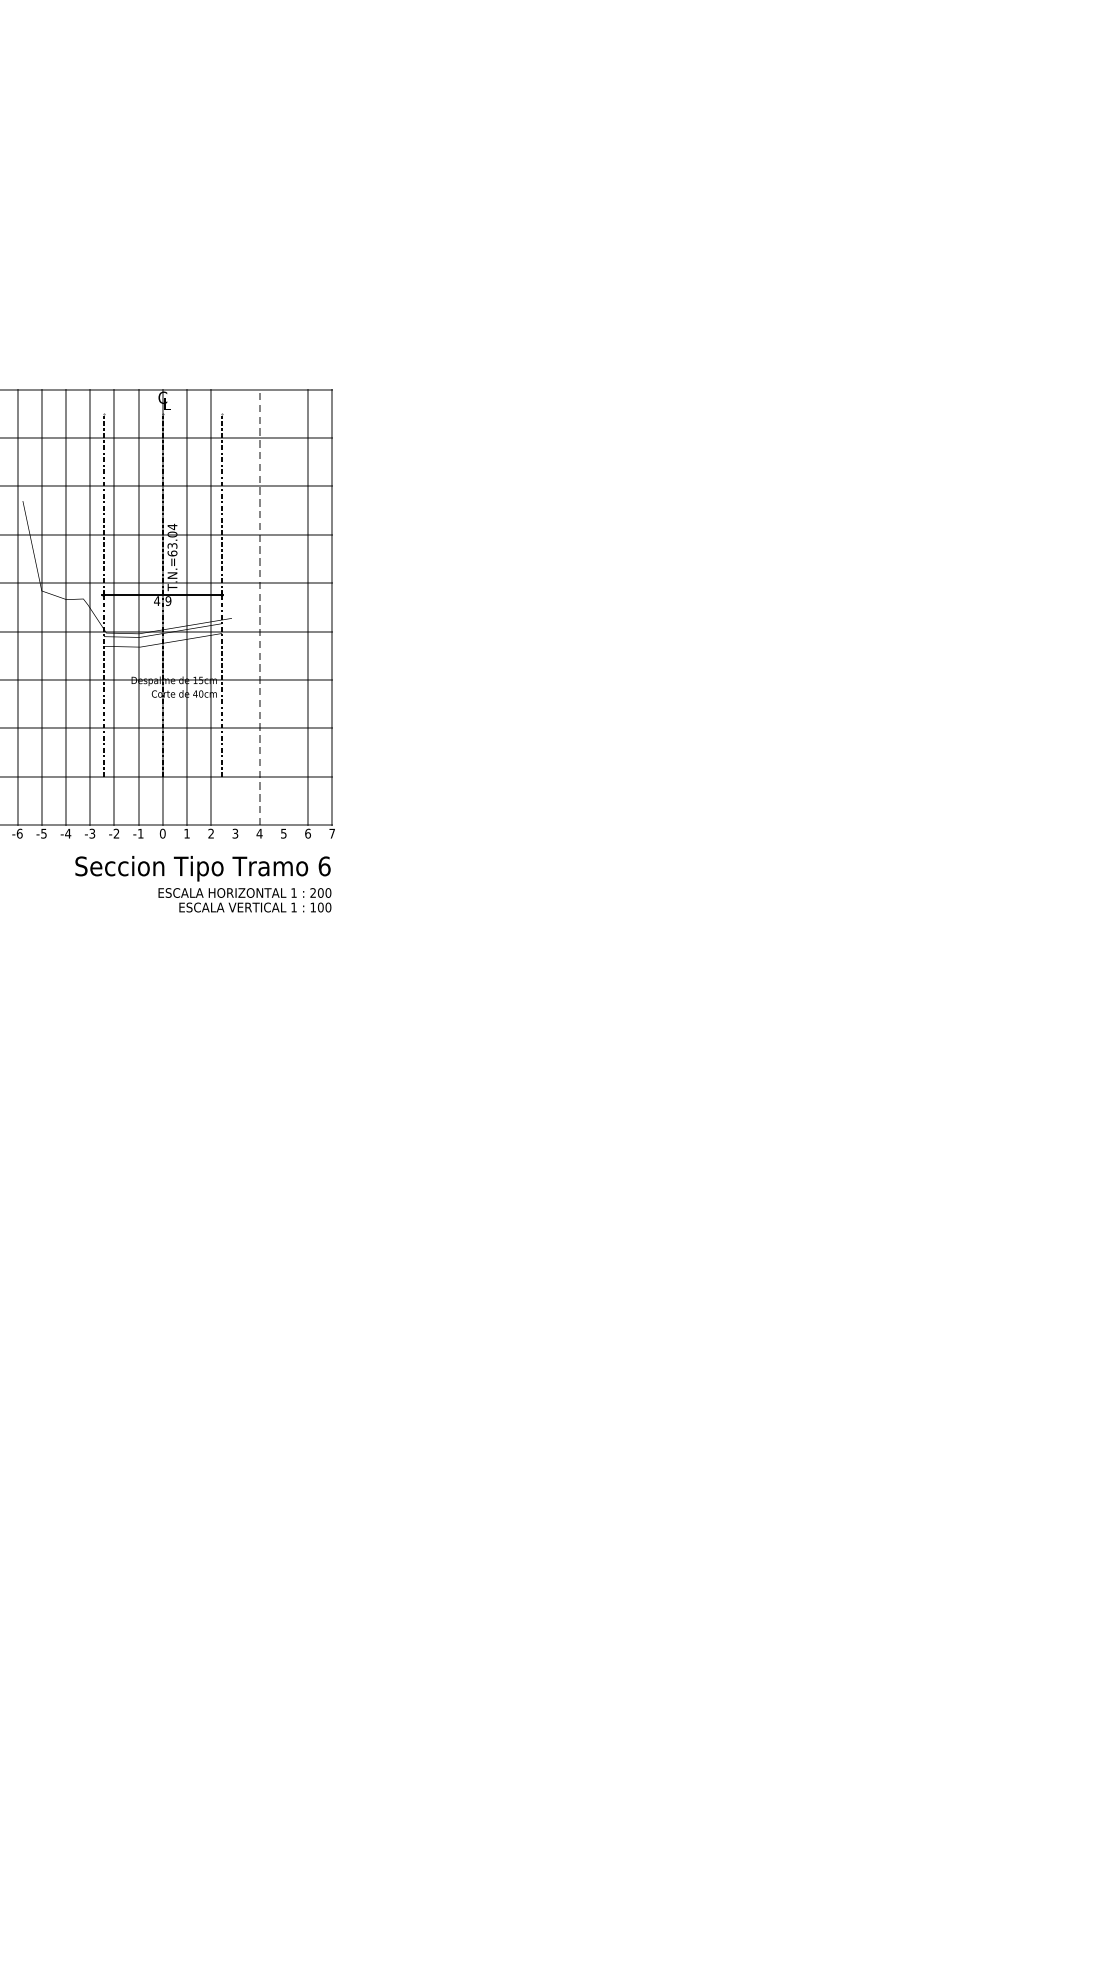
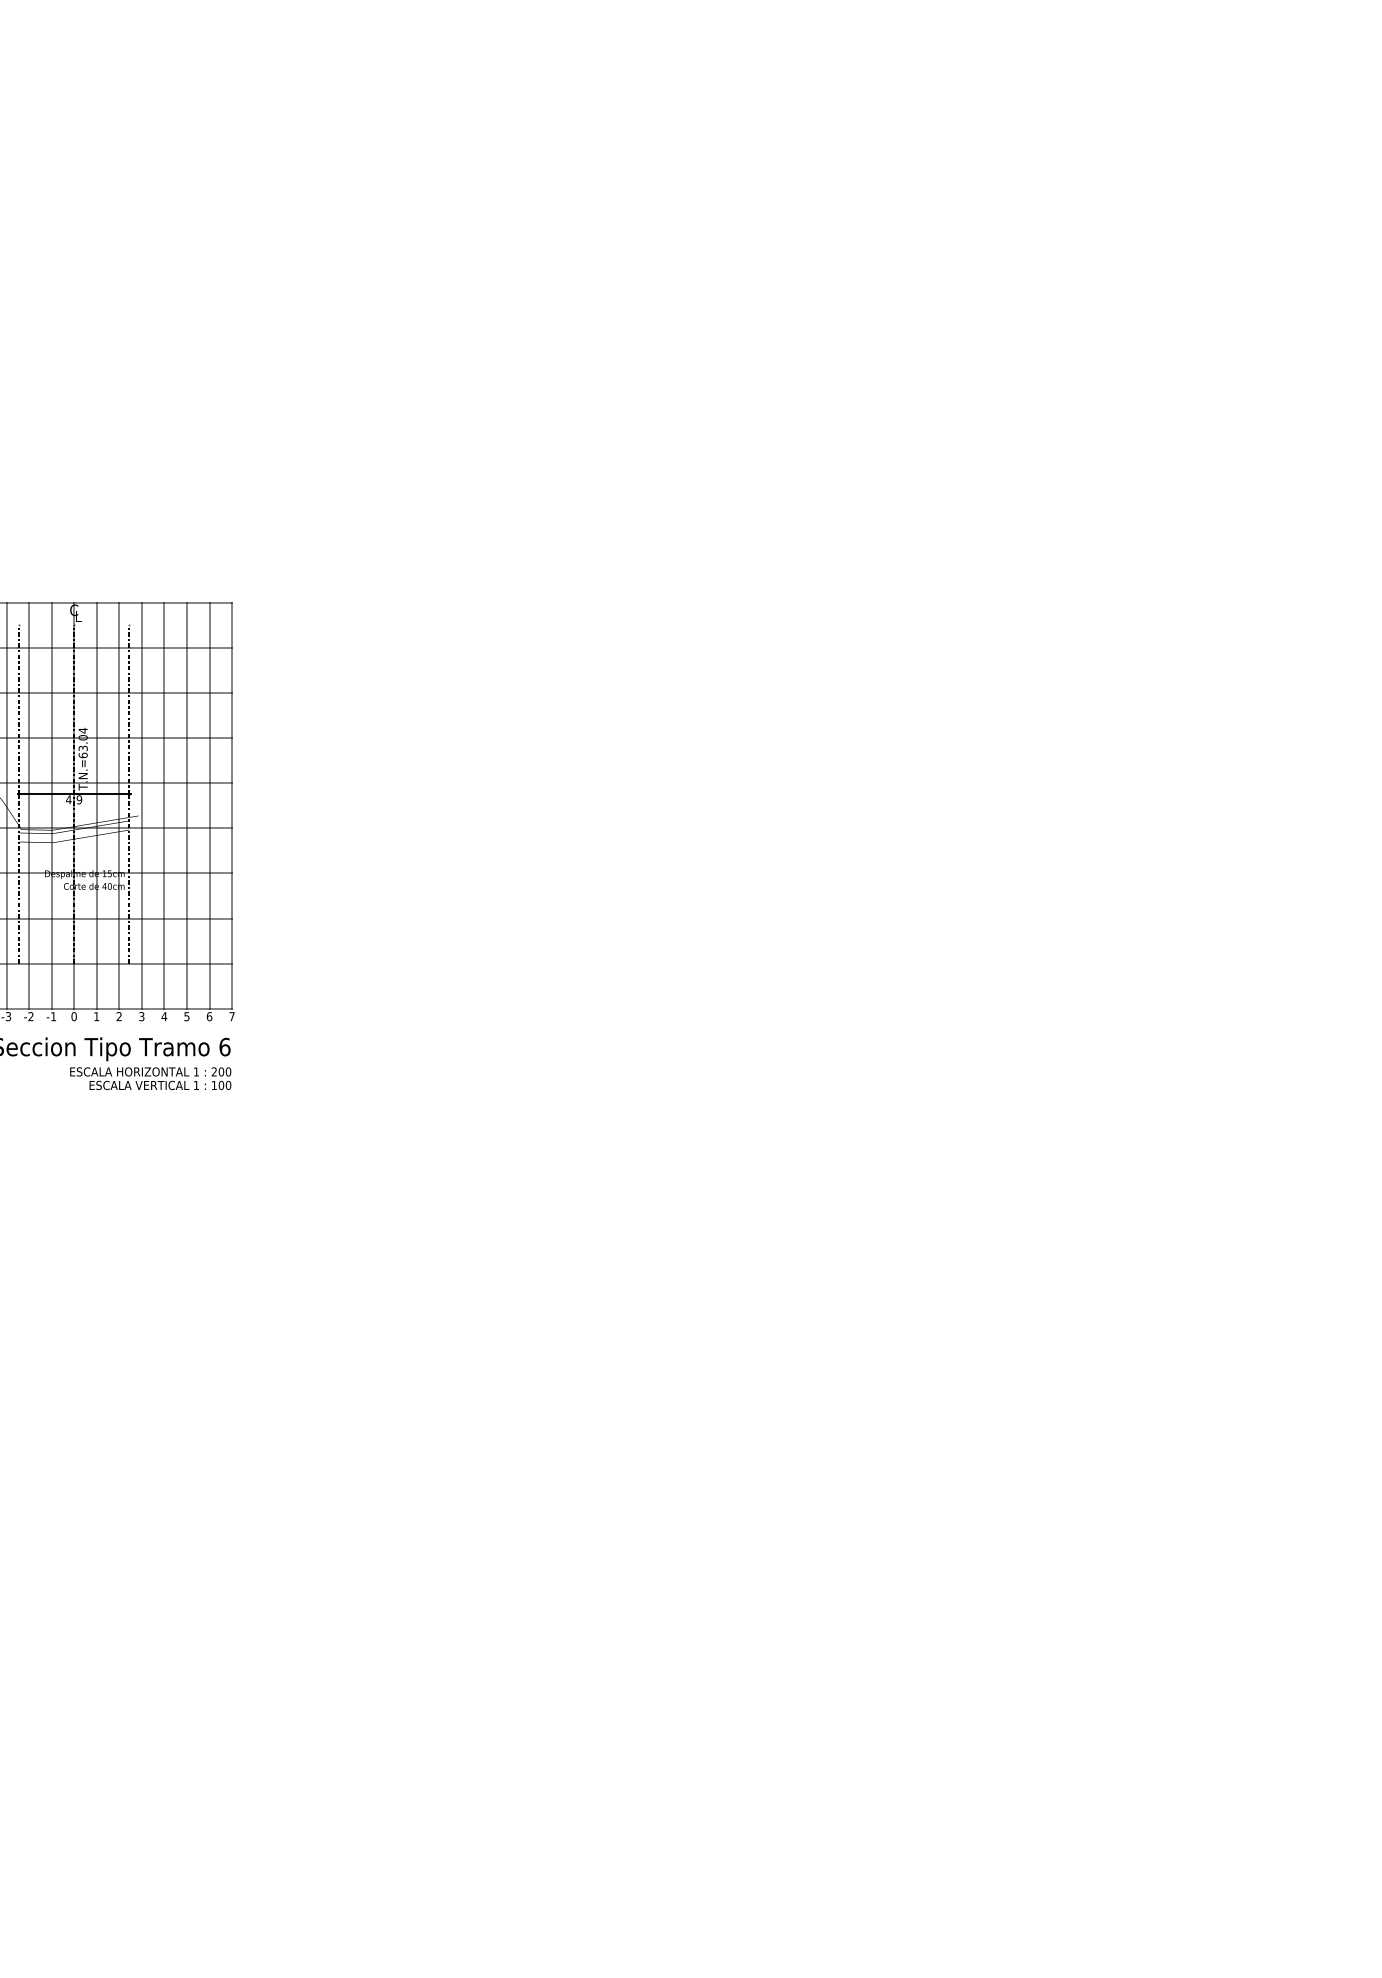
line: (235, 607) -> (141, 805), added
line: (259, 607) -> (164, 805), dashed -> solid
line: (283, 607) -> (186, 805), added

